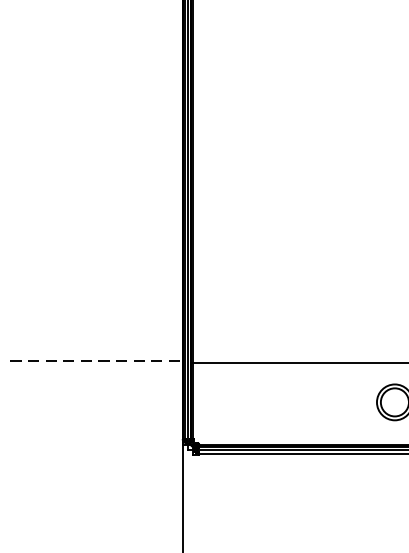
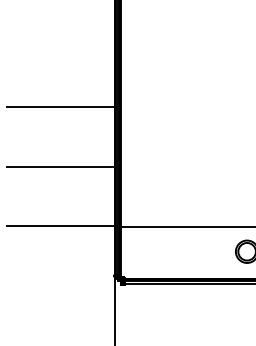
line: (96, 171) -> (60, 107), added
line: (96, 266) -> (60, 166), added
line: (96, 360) -> (60, 225), dashed -> solid

